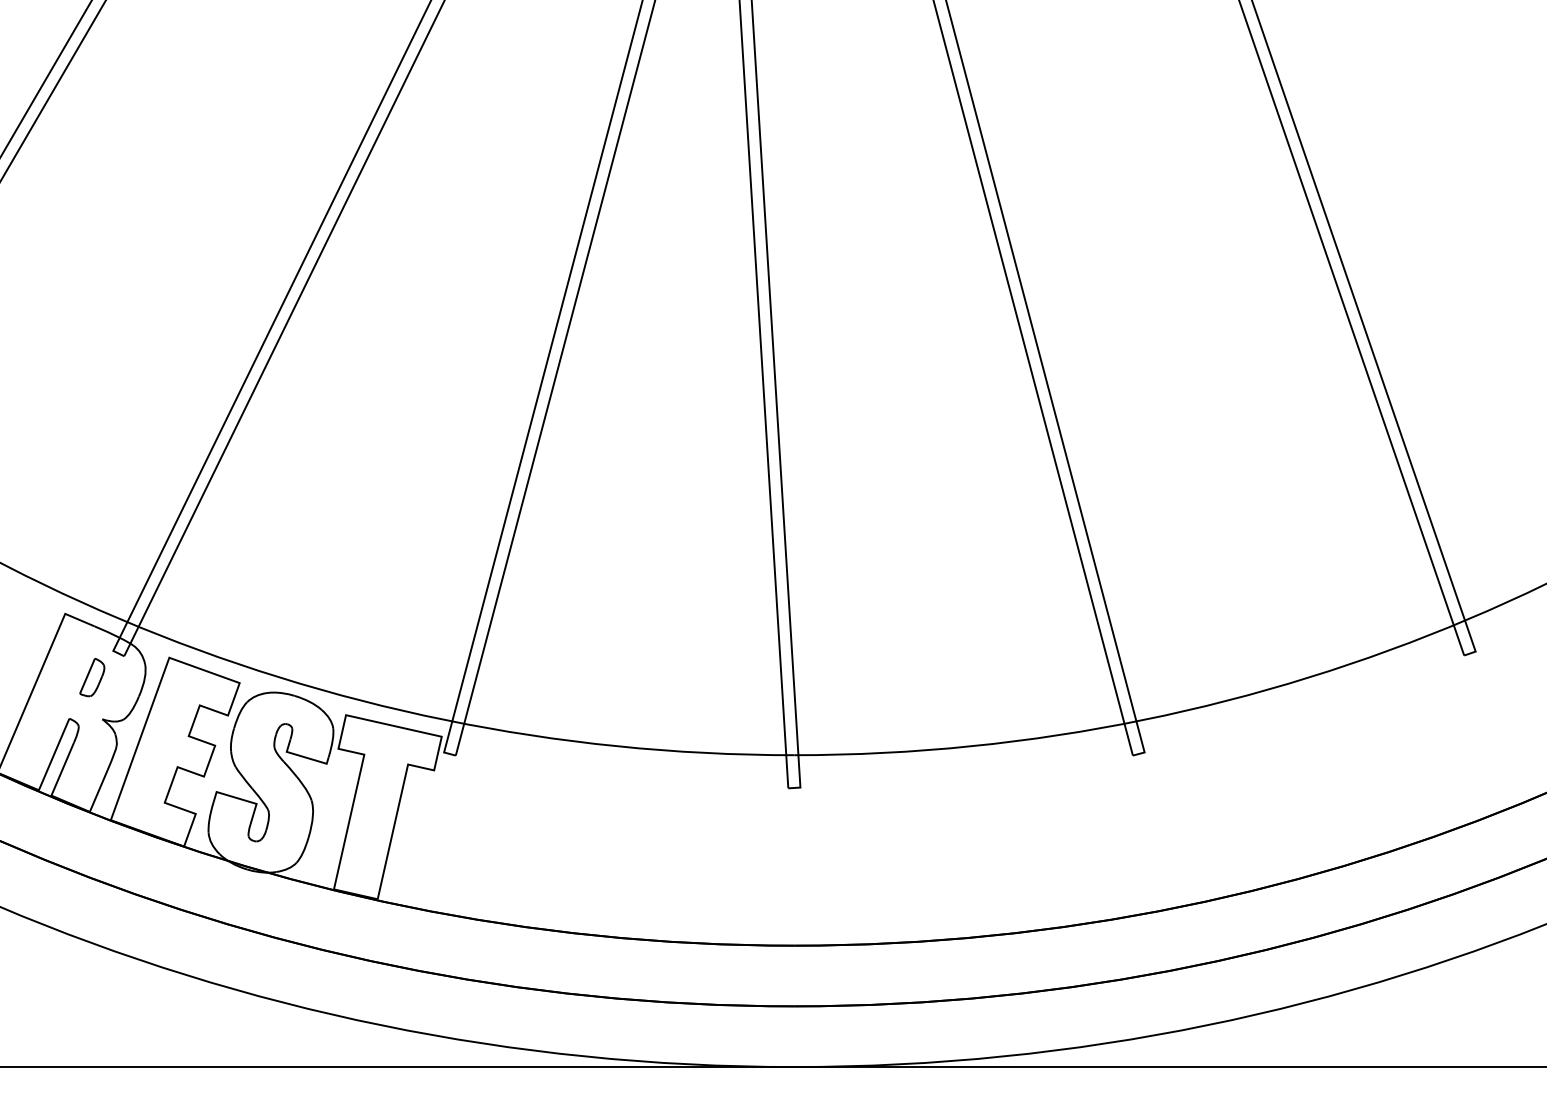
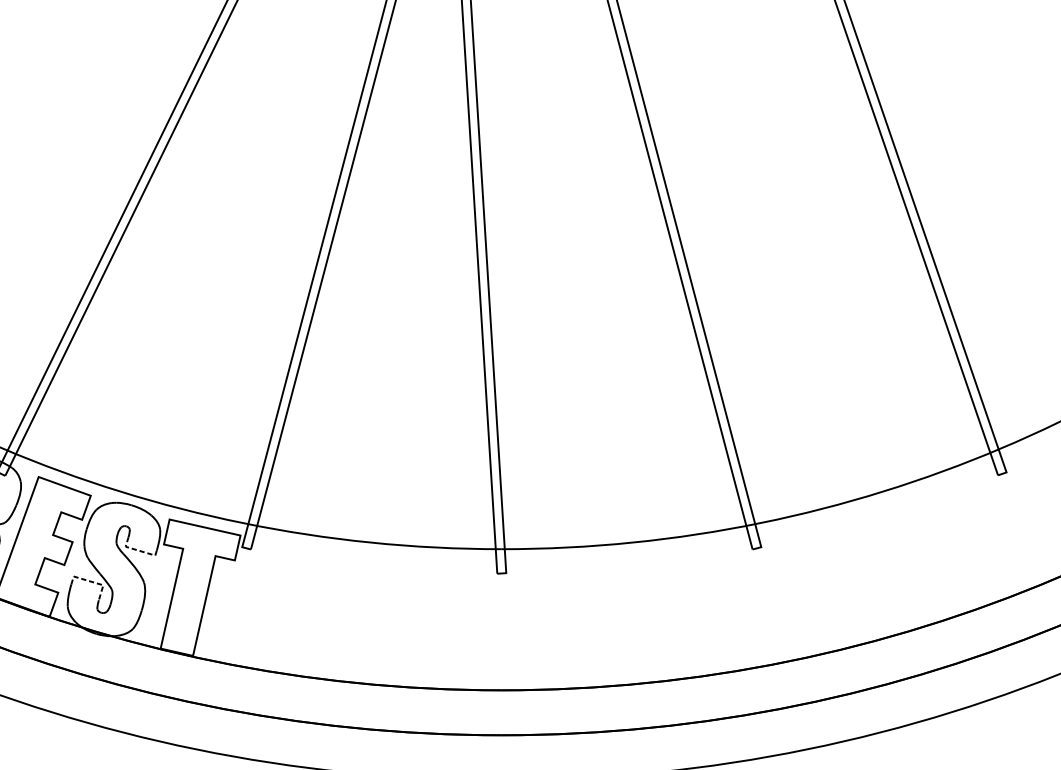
line: (303, 757) -> (138, 550), solid -> dashed
line: (241, 799) -> (92, 582), solid -> dashed

